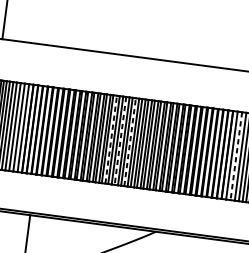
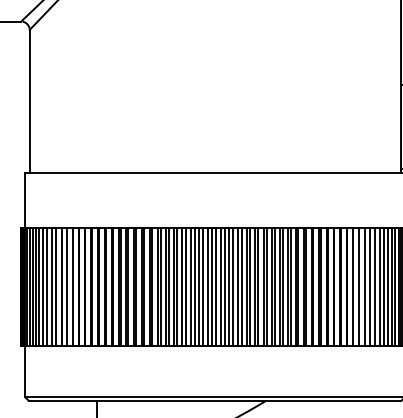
line: (110, 139) -> (190, 286), dashed -> solid
line: (120, 141) -> (203, 287), dashed -> solid
line: (130, 141) -> (216, 286), dashed -> solid
line: (236, 156) -> (359, 287), dashed -> solid

